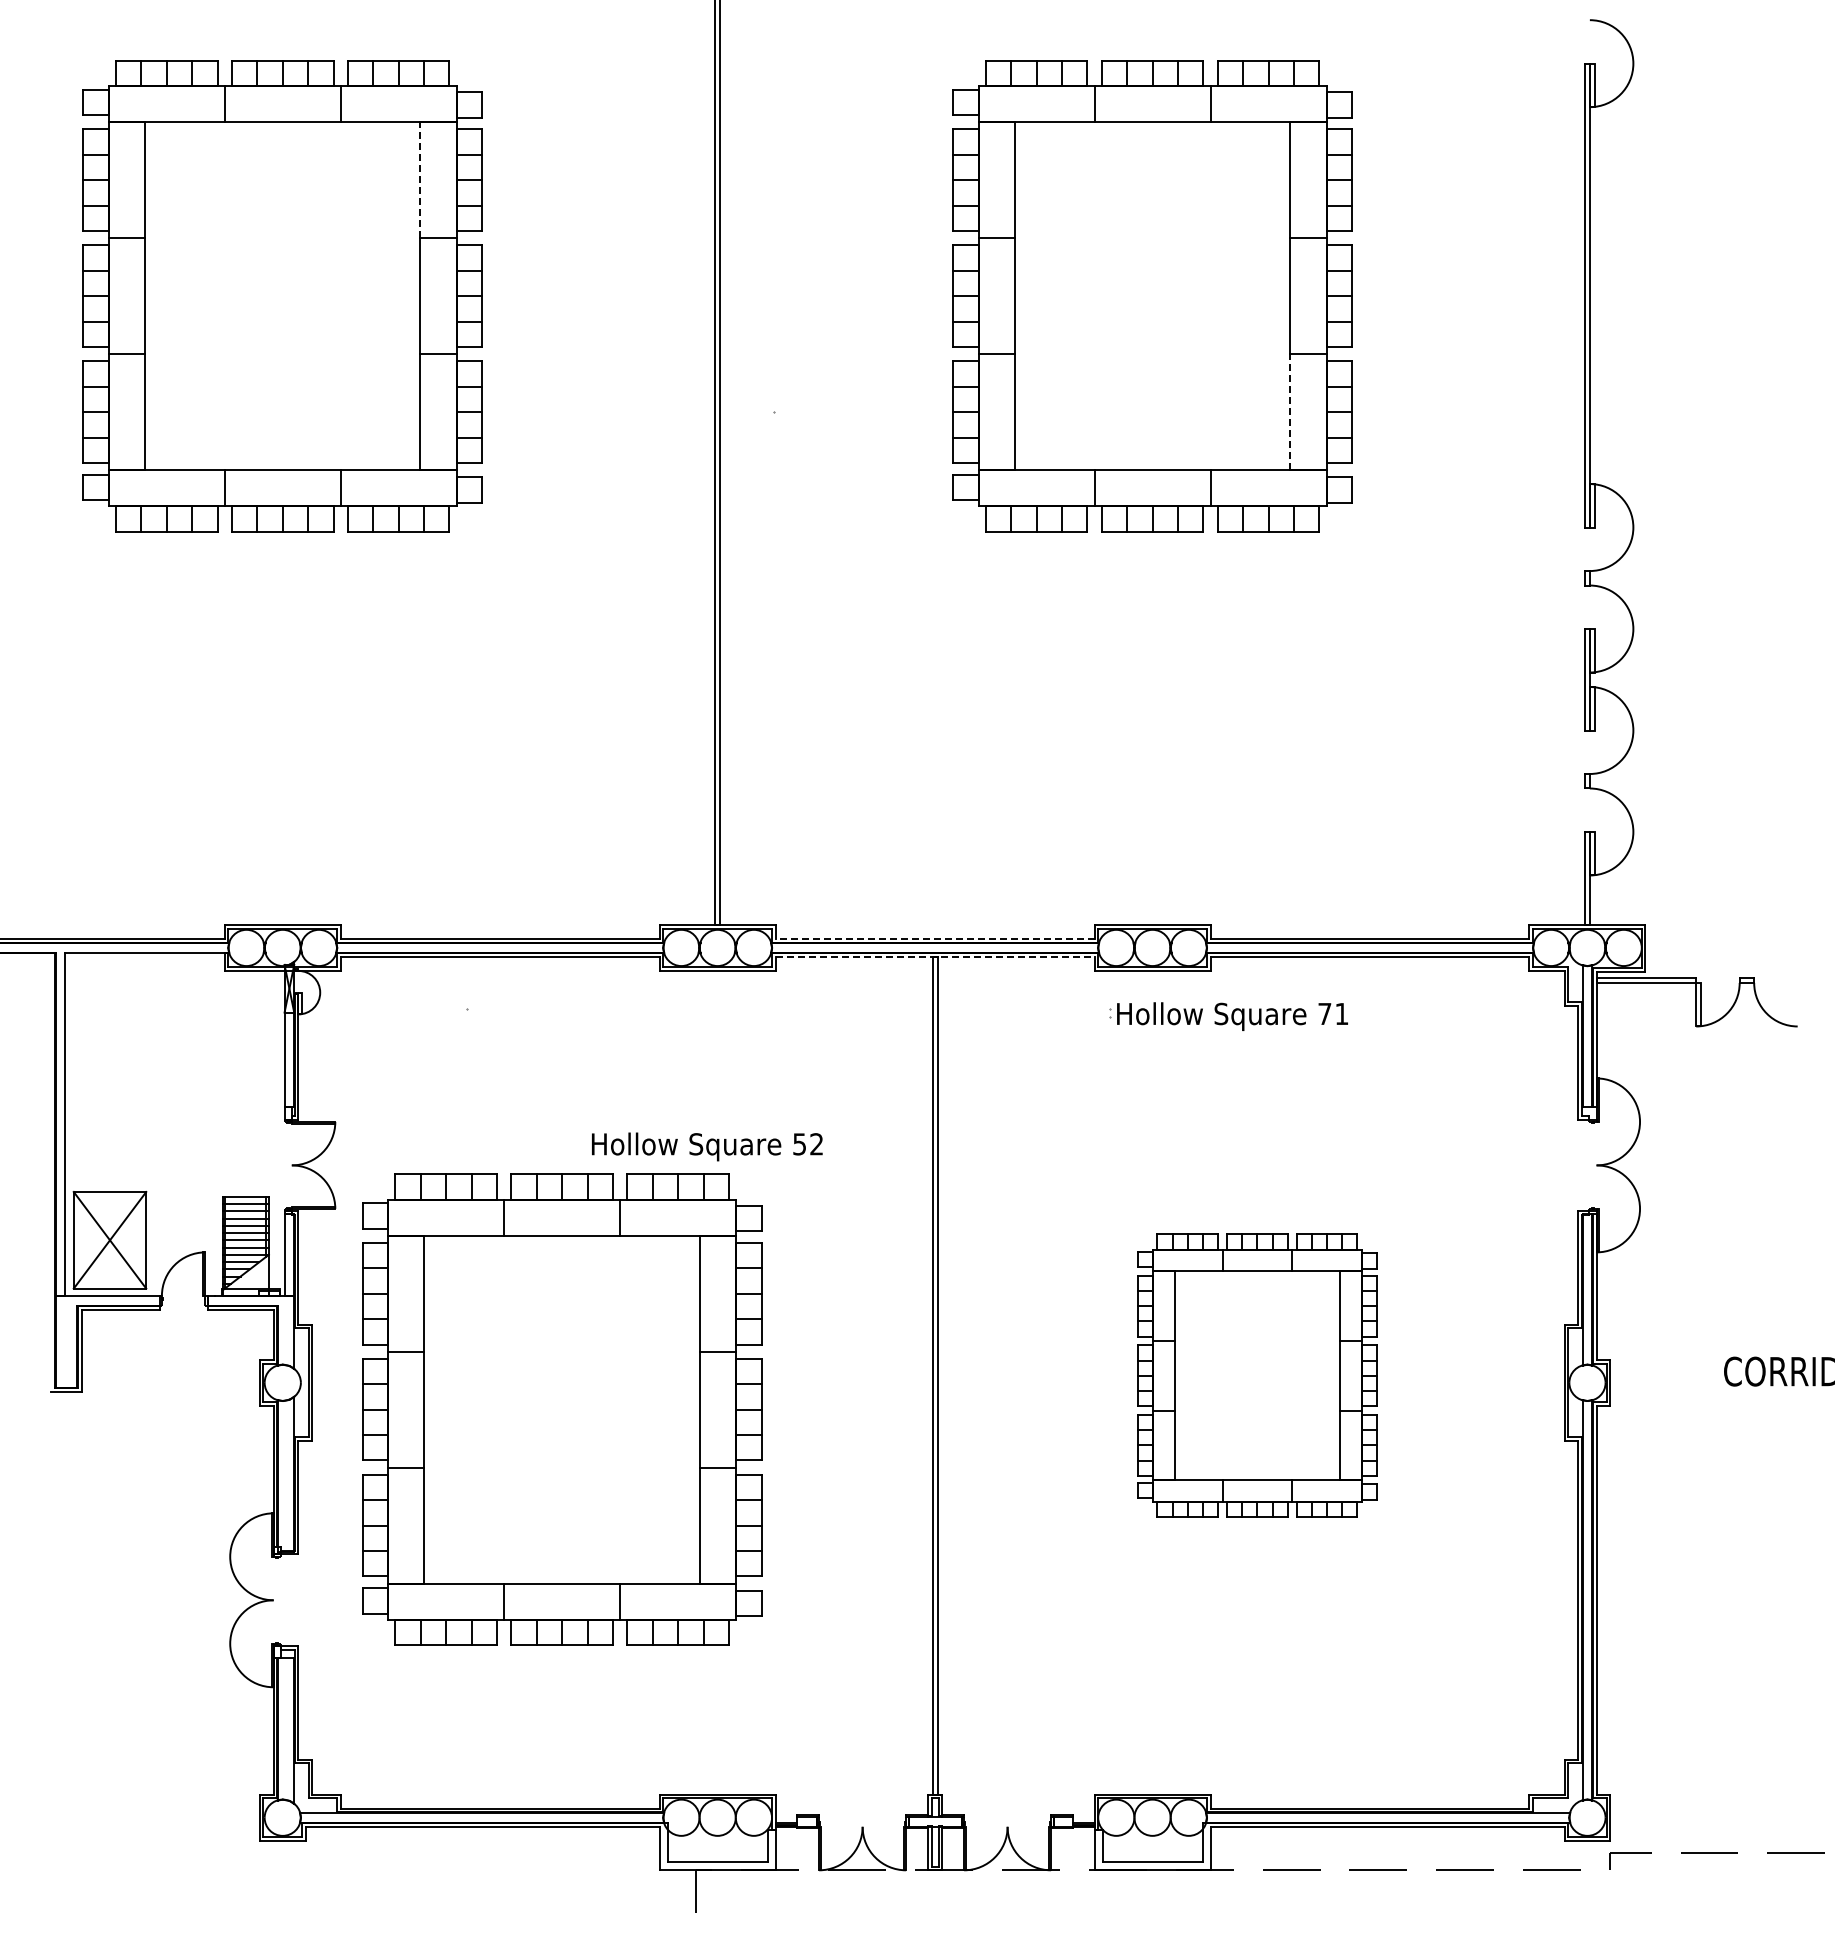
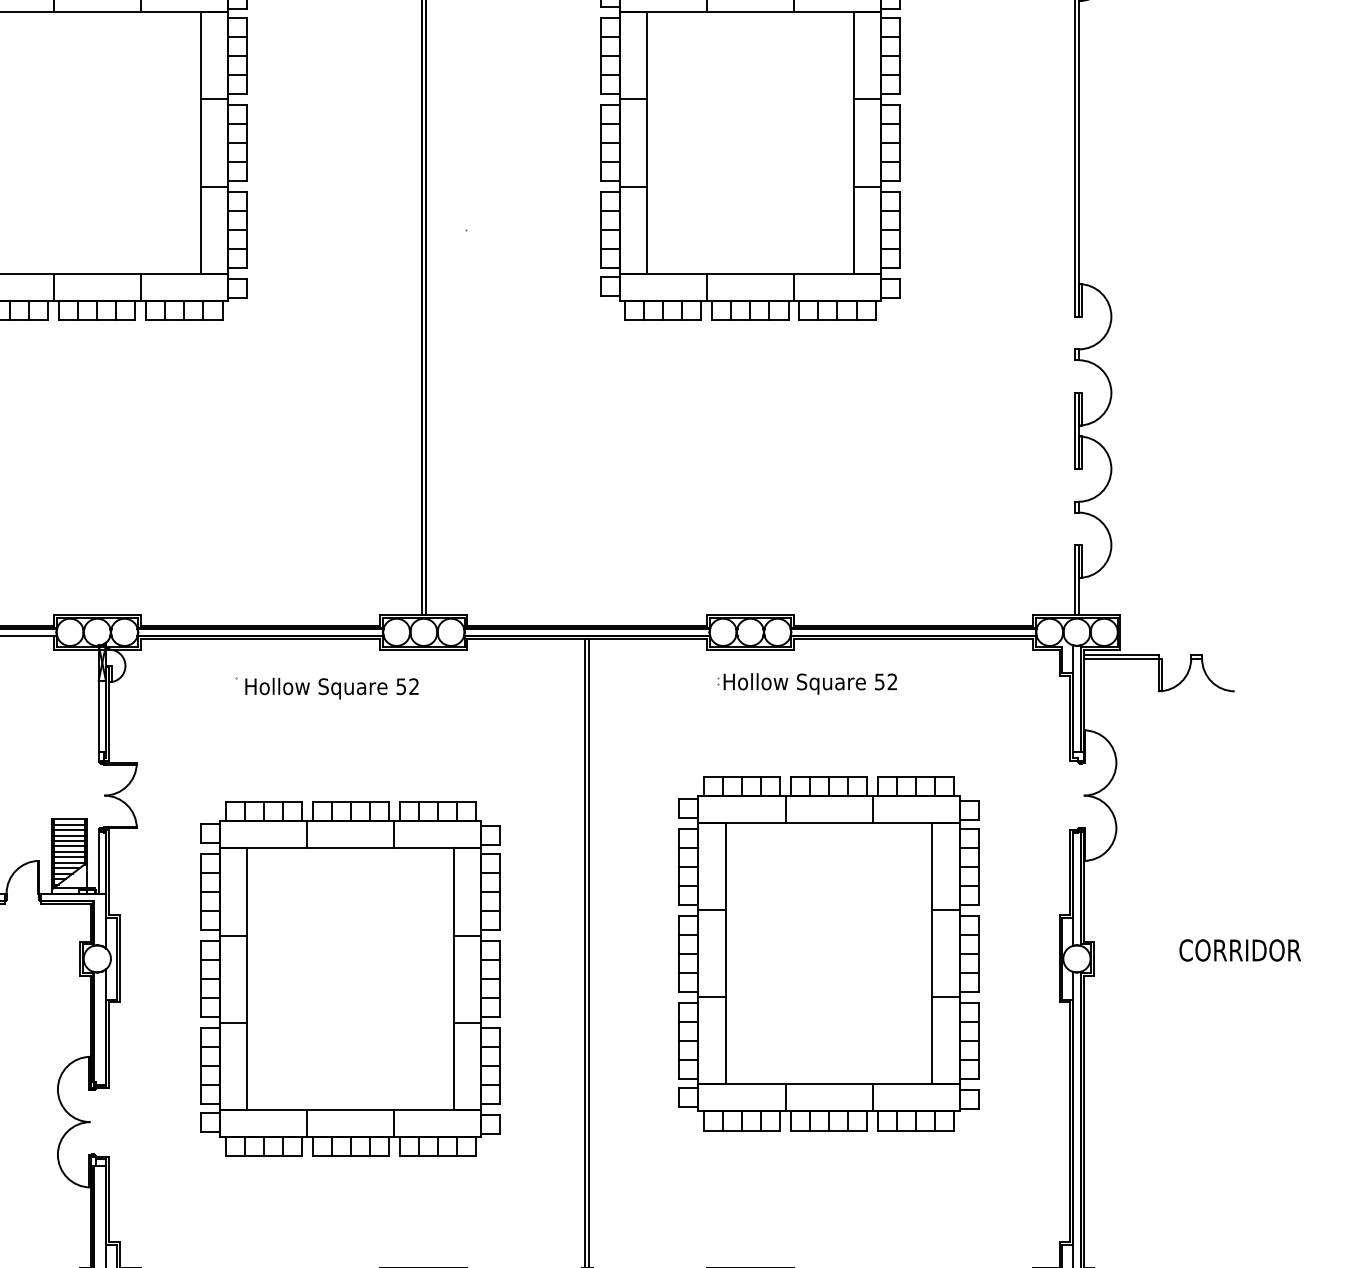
line: (420, 180) -> (200, 56), dashed -> solid
line: (1290, 412) -> (853, 230), dashed -> solid
line: (934, 938) -> (586, 625), dashed -> solid
line: (935, 957) -> (587, 639), dashed -> solid
text: (1333, 1013) -> (886, 681), 71 -> 52
text: (707, 1146) -> (332, 688), moved
part: (1257, 1375) -> (829, 953), size x1.67
part: (562, 1409) -> (350, 978), moved

